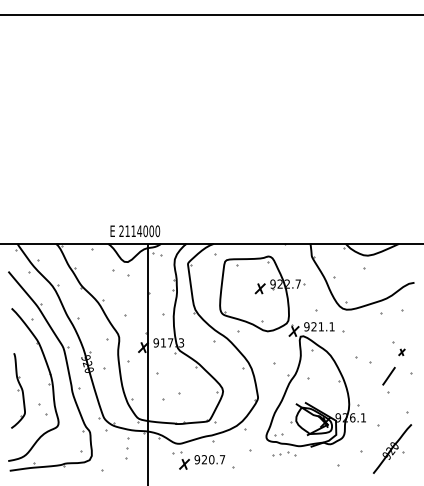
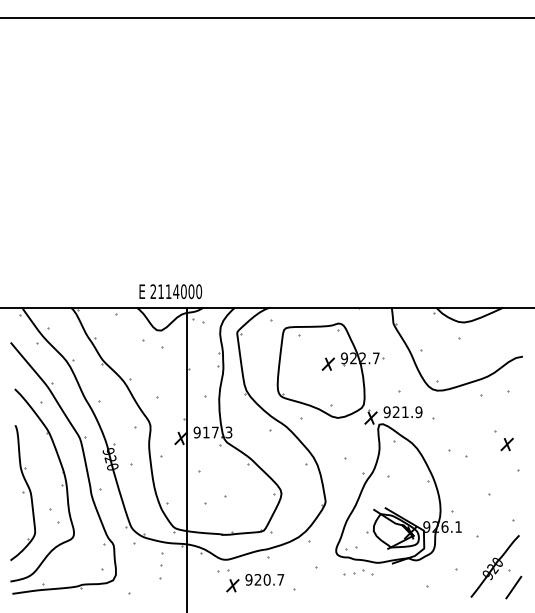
text: (331, 327) -> (418, 412), 921.1 -> 921.9
part: (401, 352) -> (506, 444), size x1.67
line: (388, 376) -> (513, 587), moved
part: (18, 390) -> (23, 492), size x1.43

